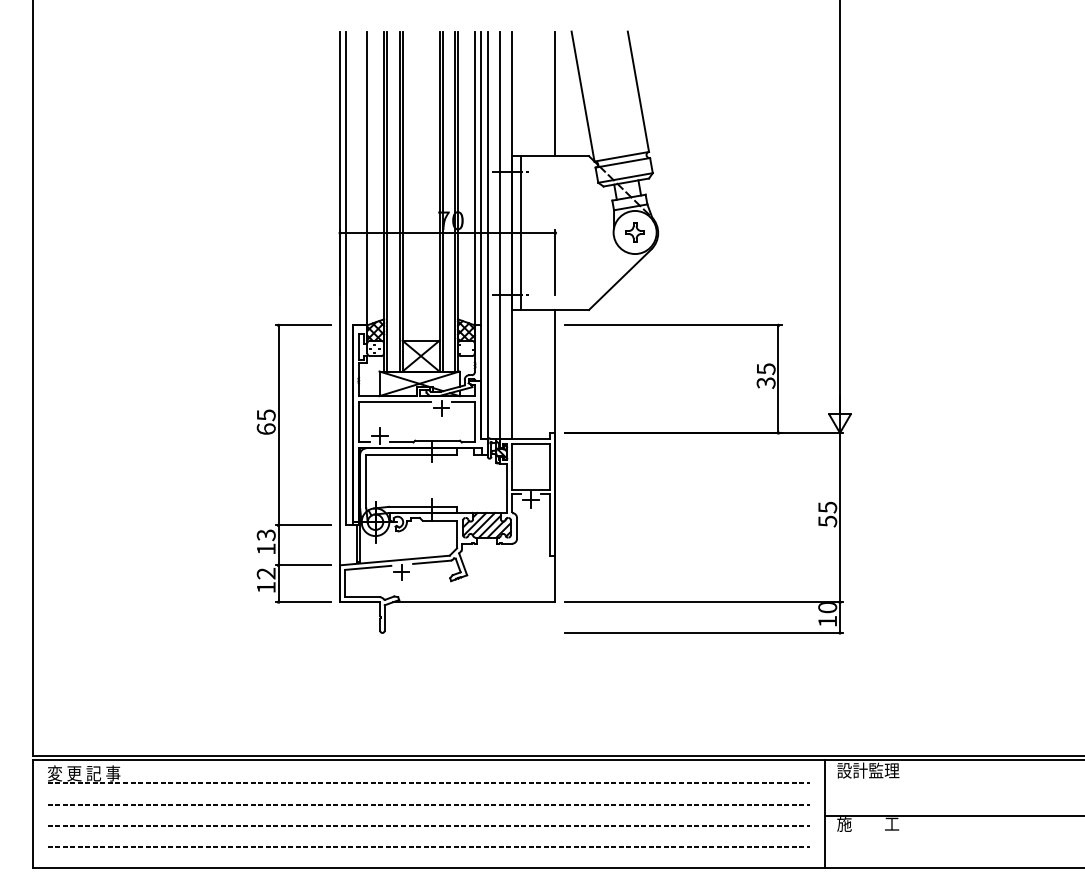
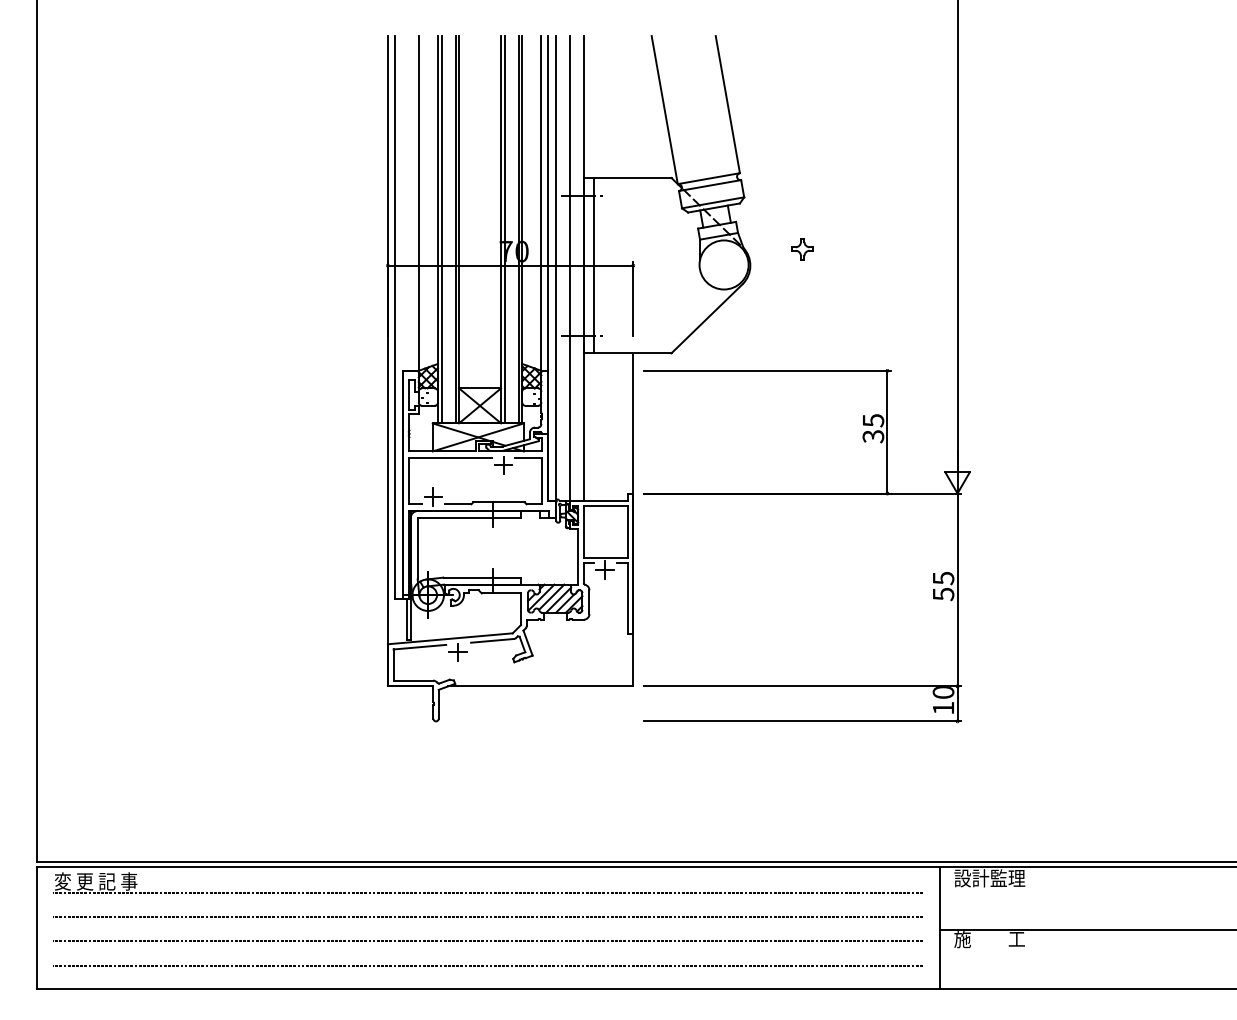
line: (555, 93) -> (633, 106), removed
part: (634, 232) -> (801, 249), moved
part: (279, 463) -> (318, 528), removed

